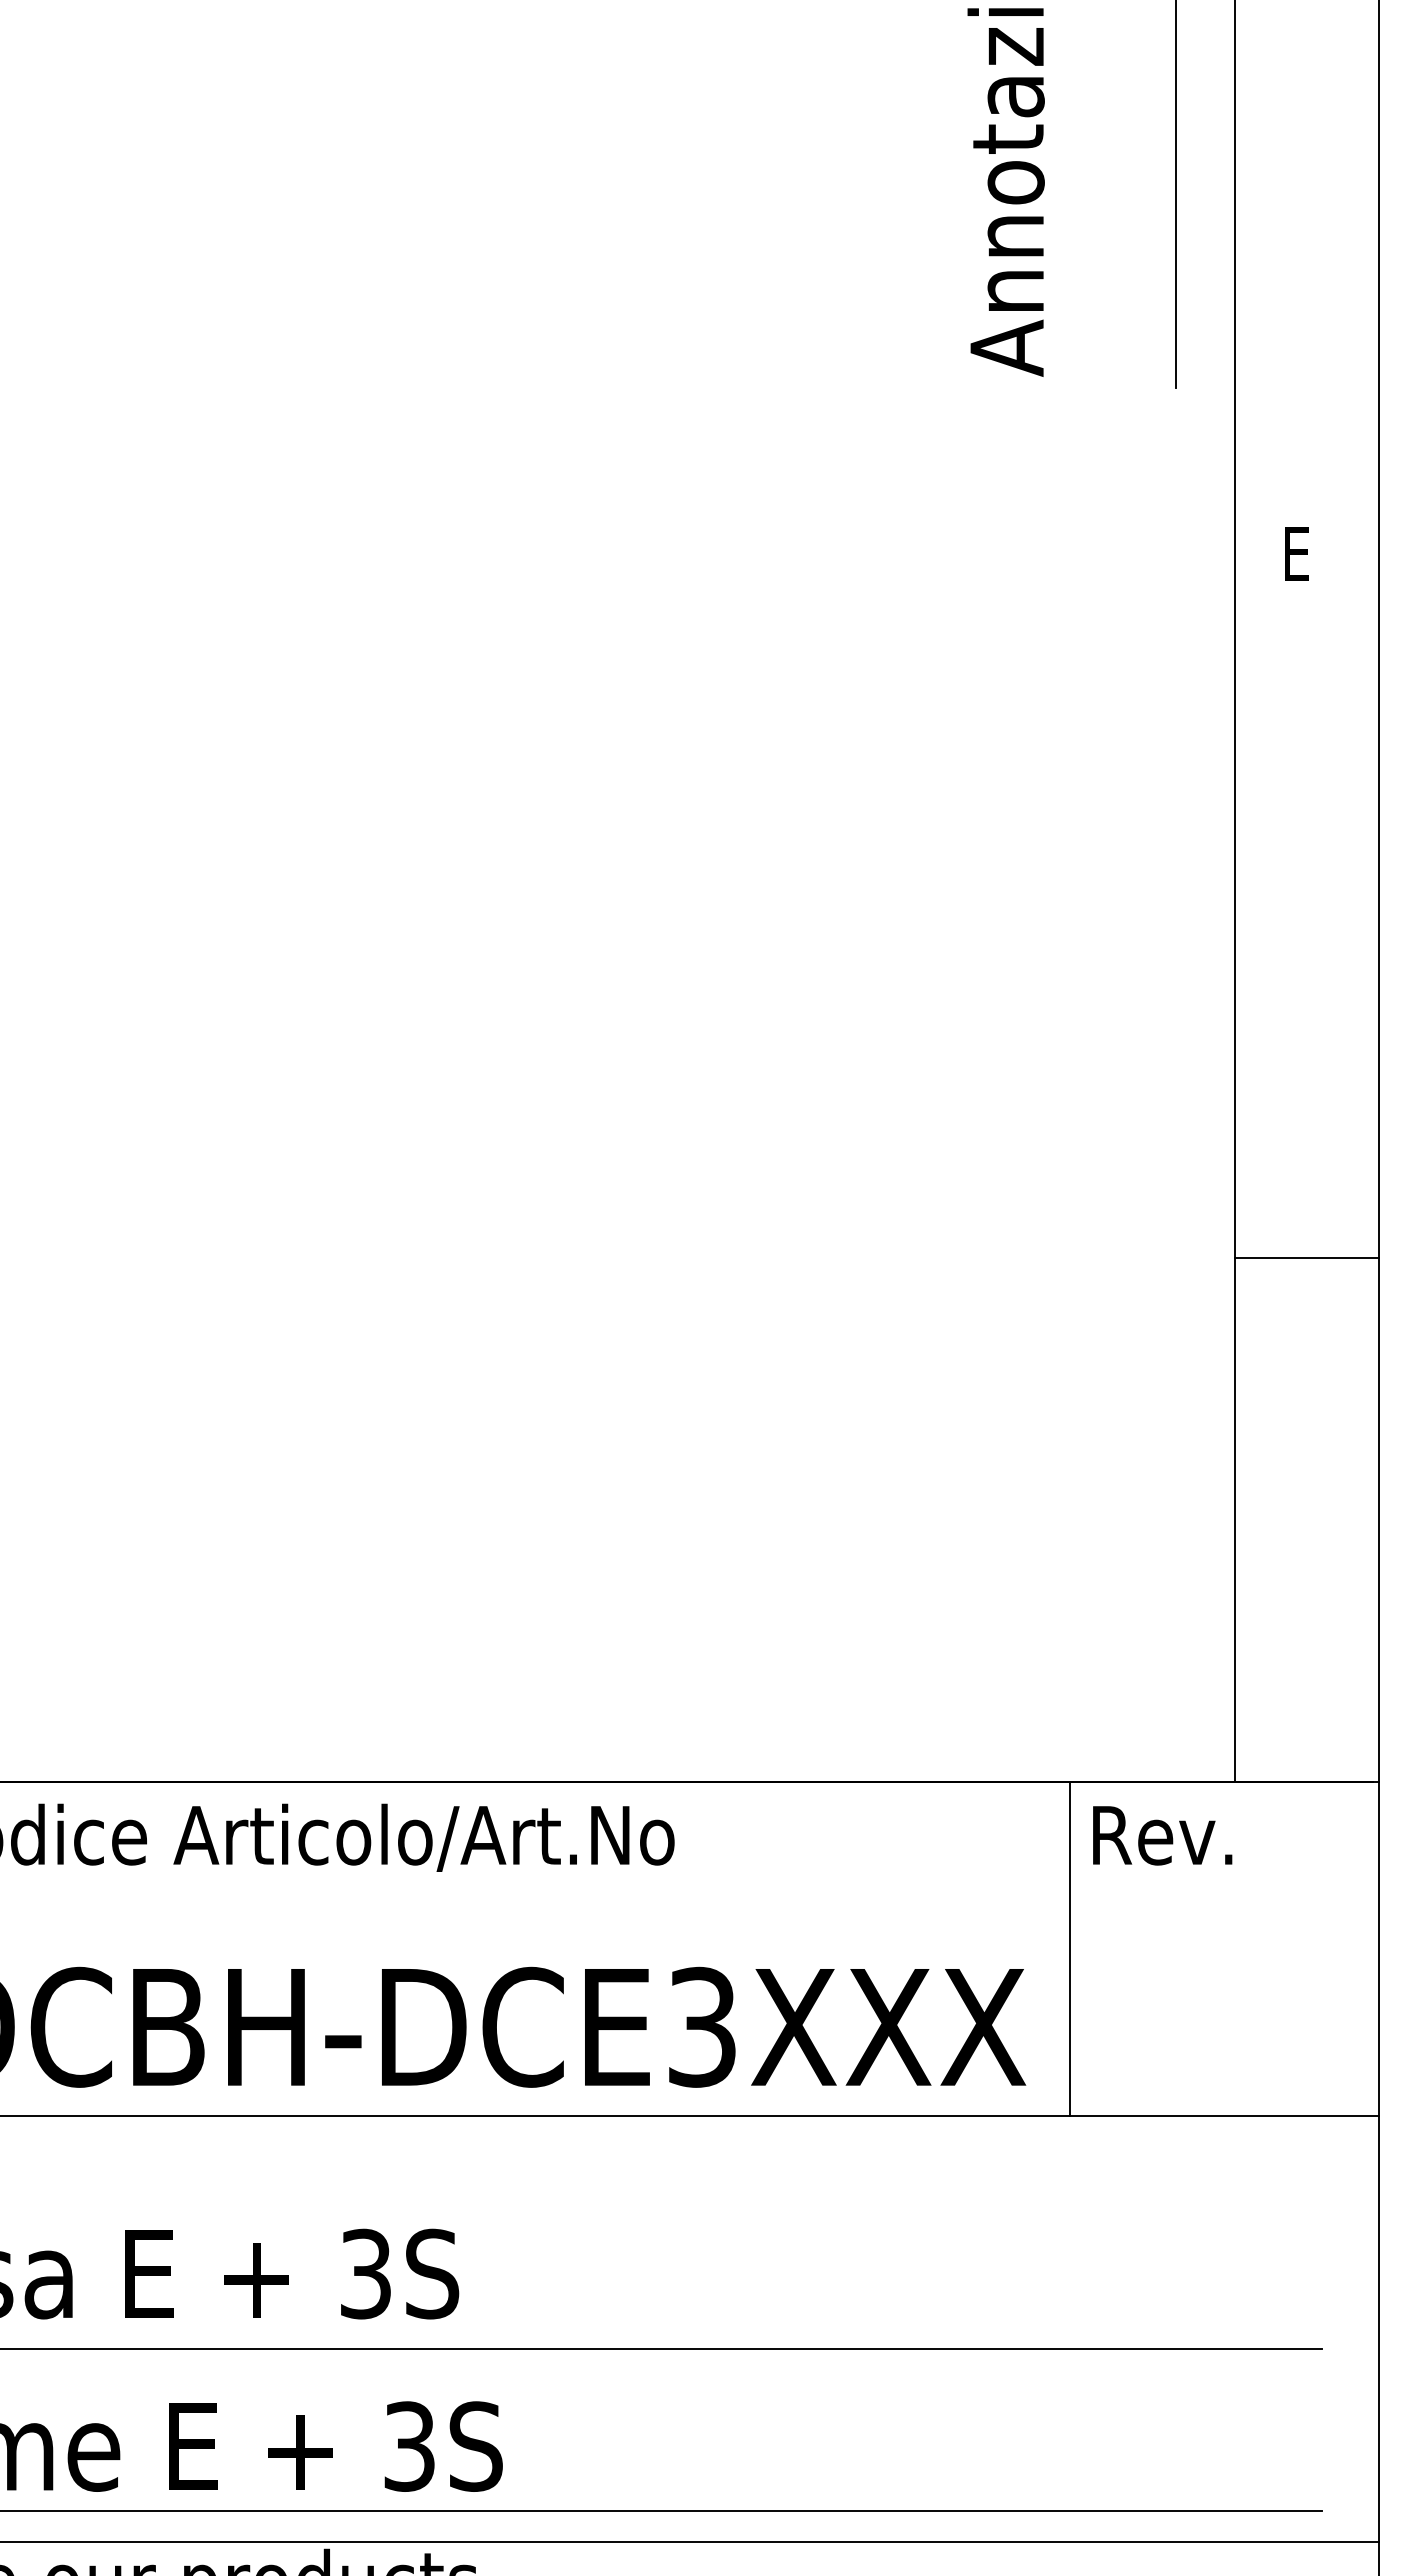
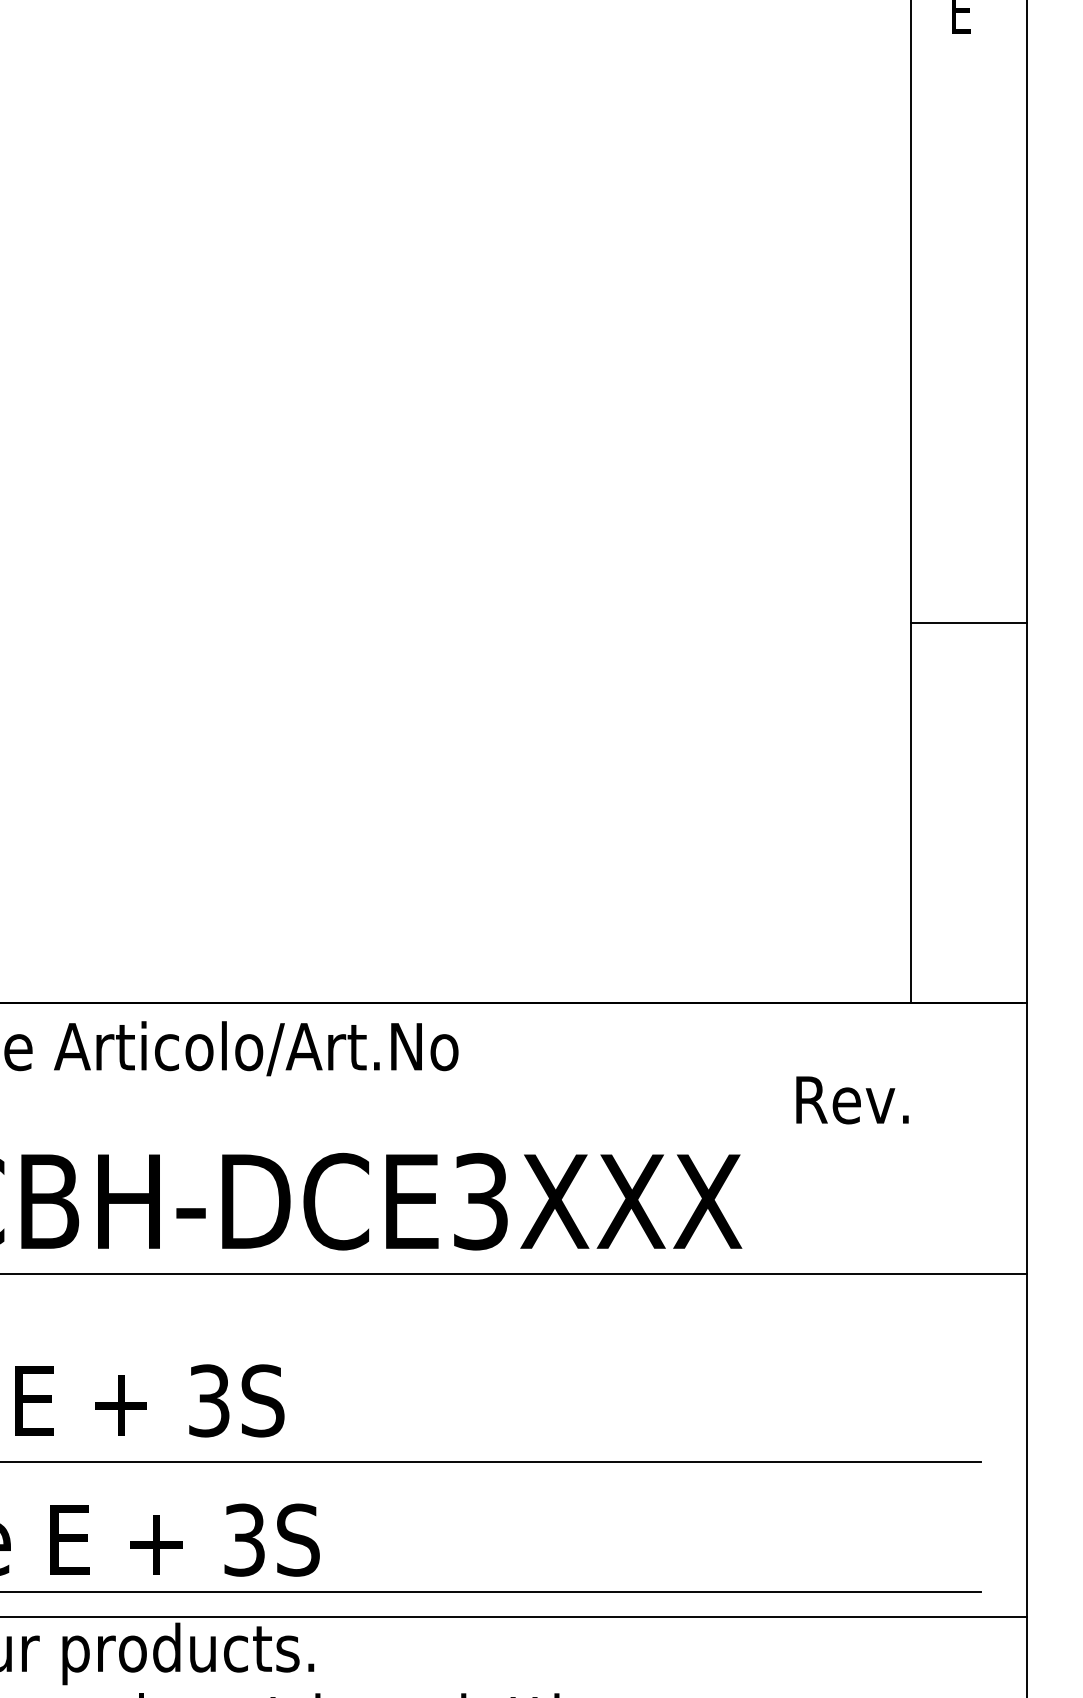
line: (1306, 1257) -> (968, 622), moved
text: (1162, 1835) -> (852, 1100), moved
line: (1070, 1948) -> (778, 1138), removed

